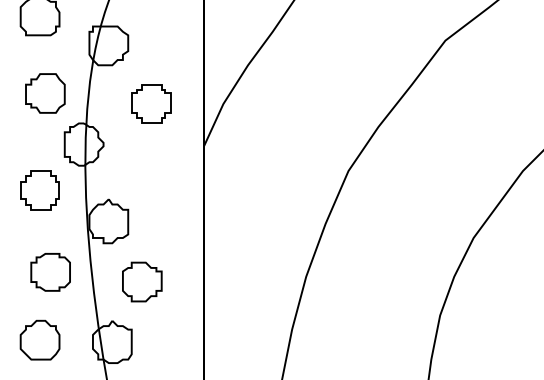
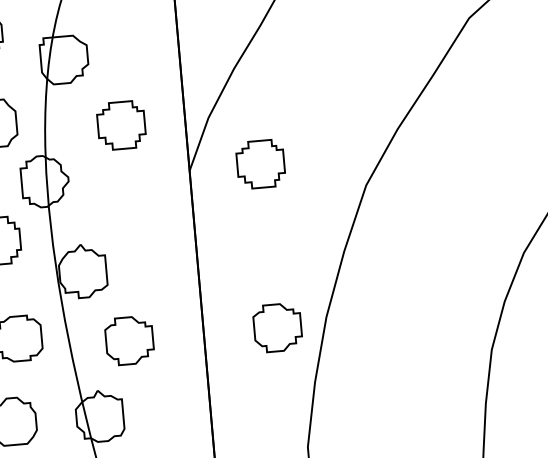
part: (263, 145) -> (261, 163), added
part: (265, 281) -> (277, 327), added

